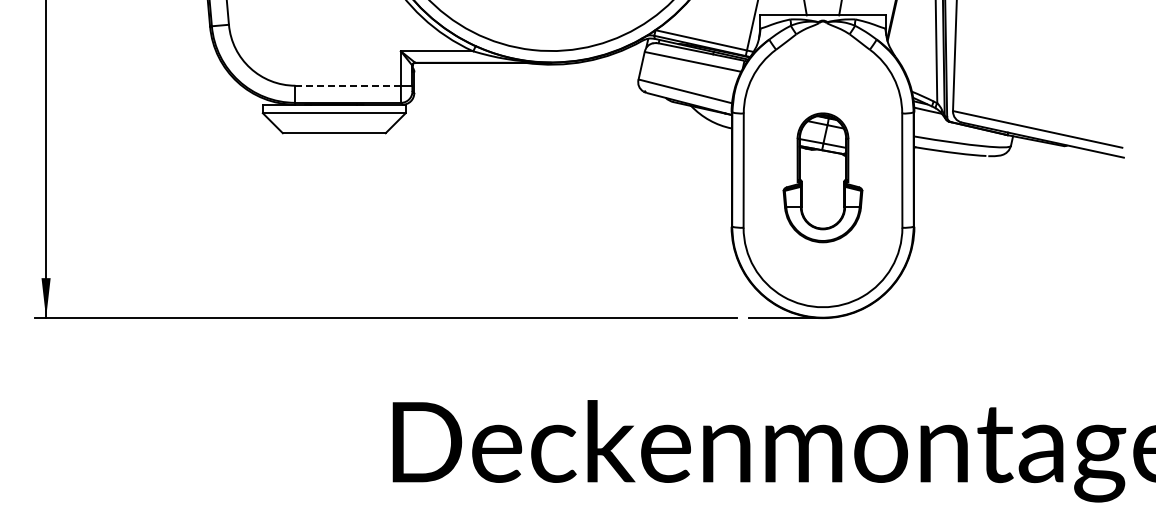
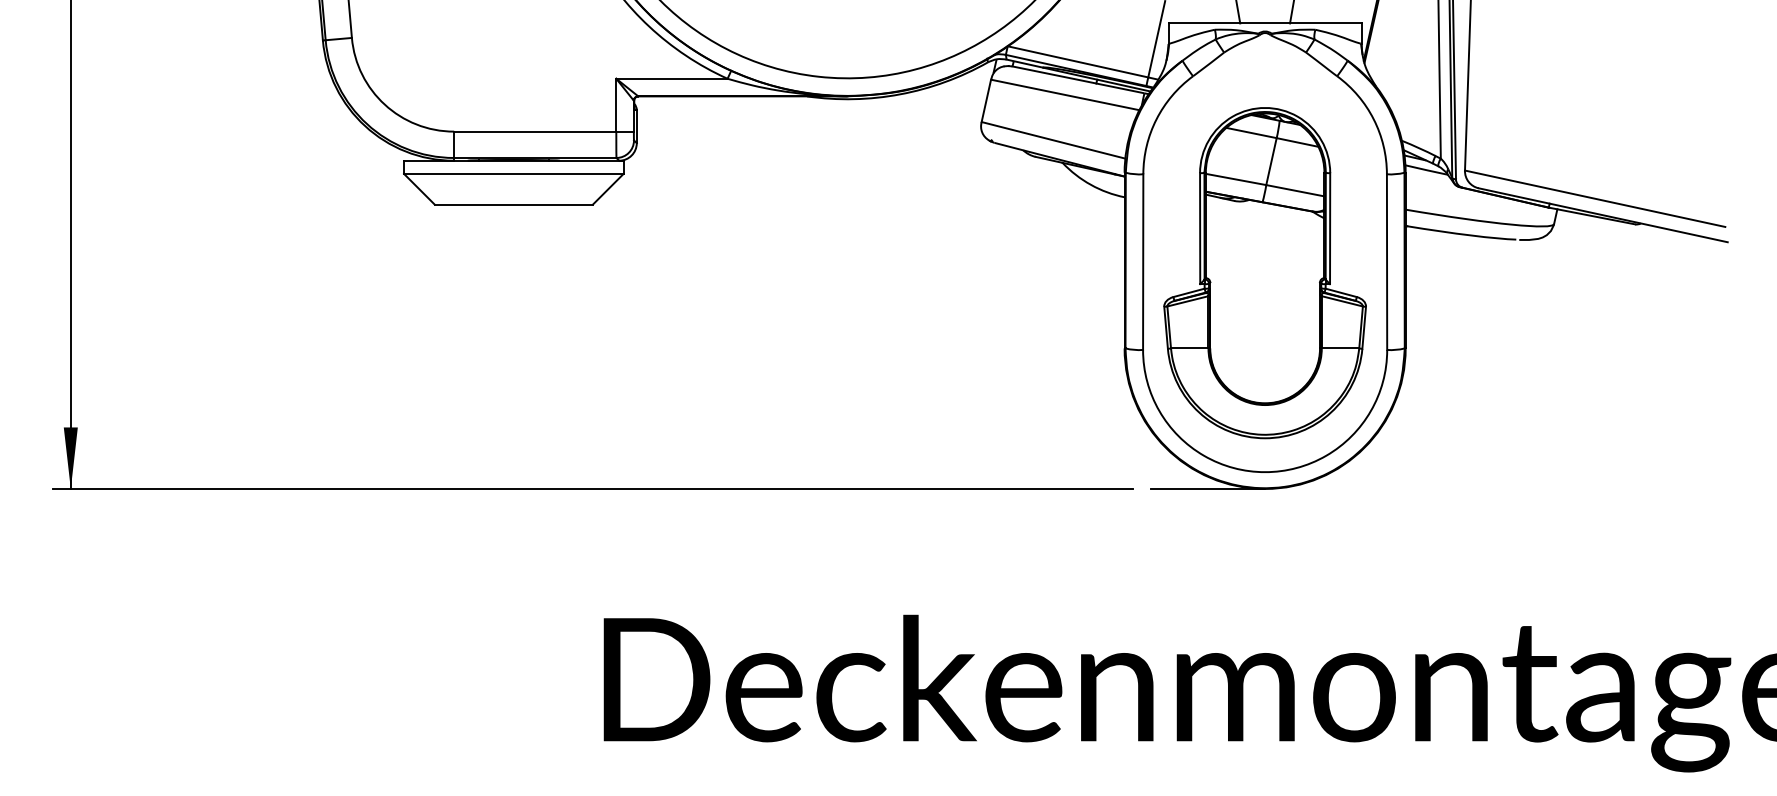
line: (348, 85) -> (535, 131), dashed -> solid
part: (822, 177) -> (1264, 272), size x1.67

